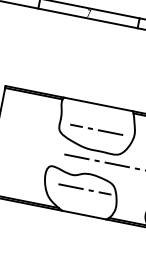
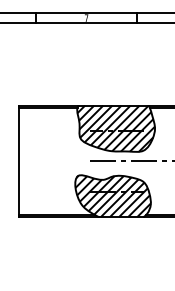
hatch: (95, 127) -> (115, 128), added
hatch: (79, 193) -> (112, 196), added

